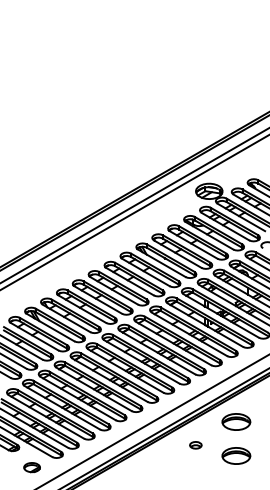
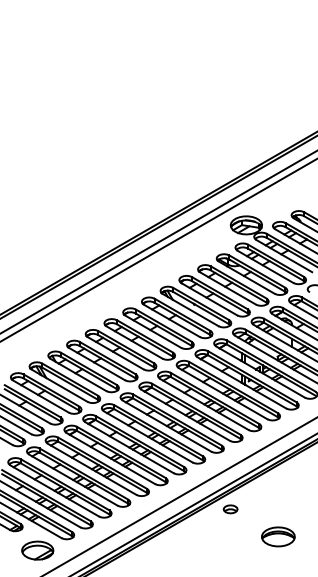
part: (236, 421) -> (278, 496), removed
part: (195, 445) -> (230, 509), moved
part: (31, 467) -> (37, 550), size x1.67

